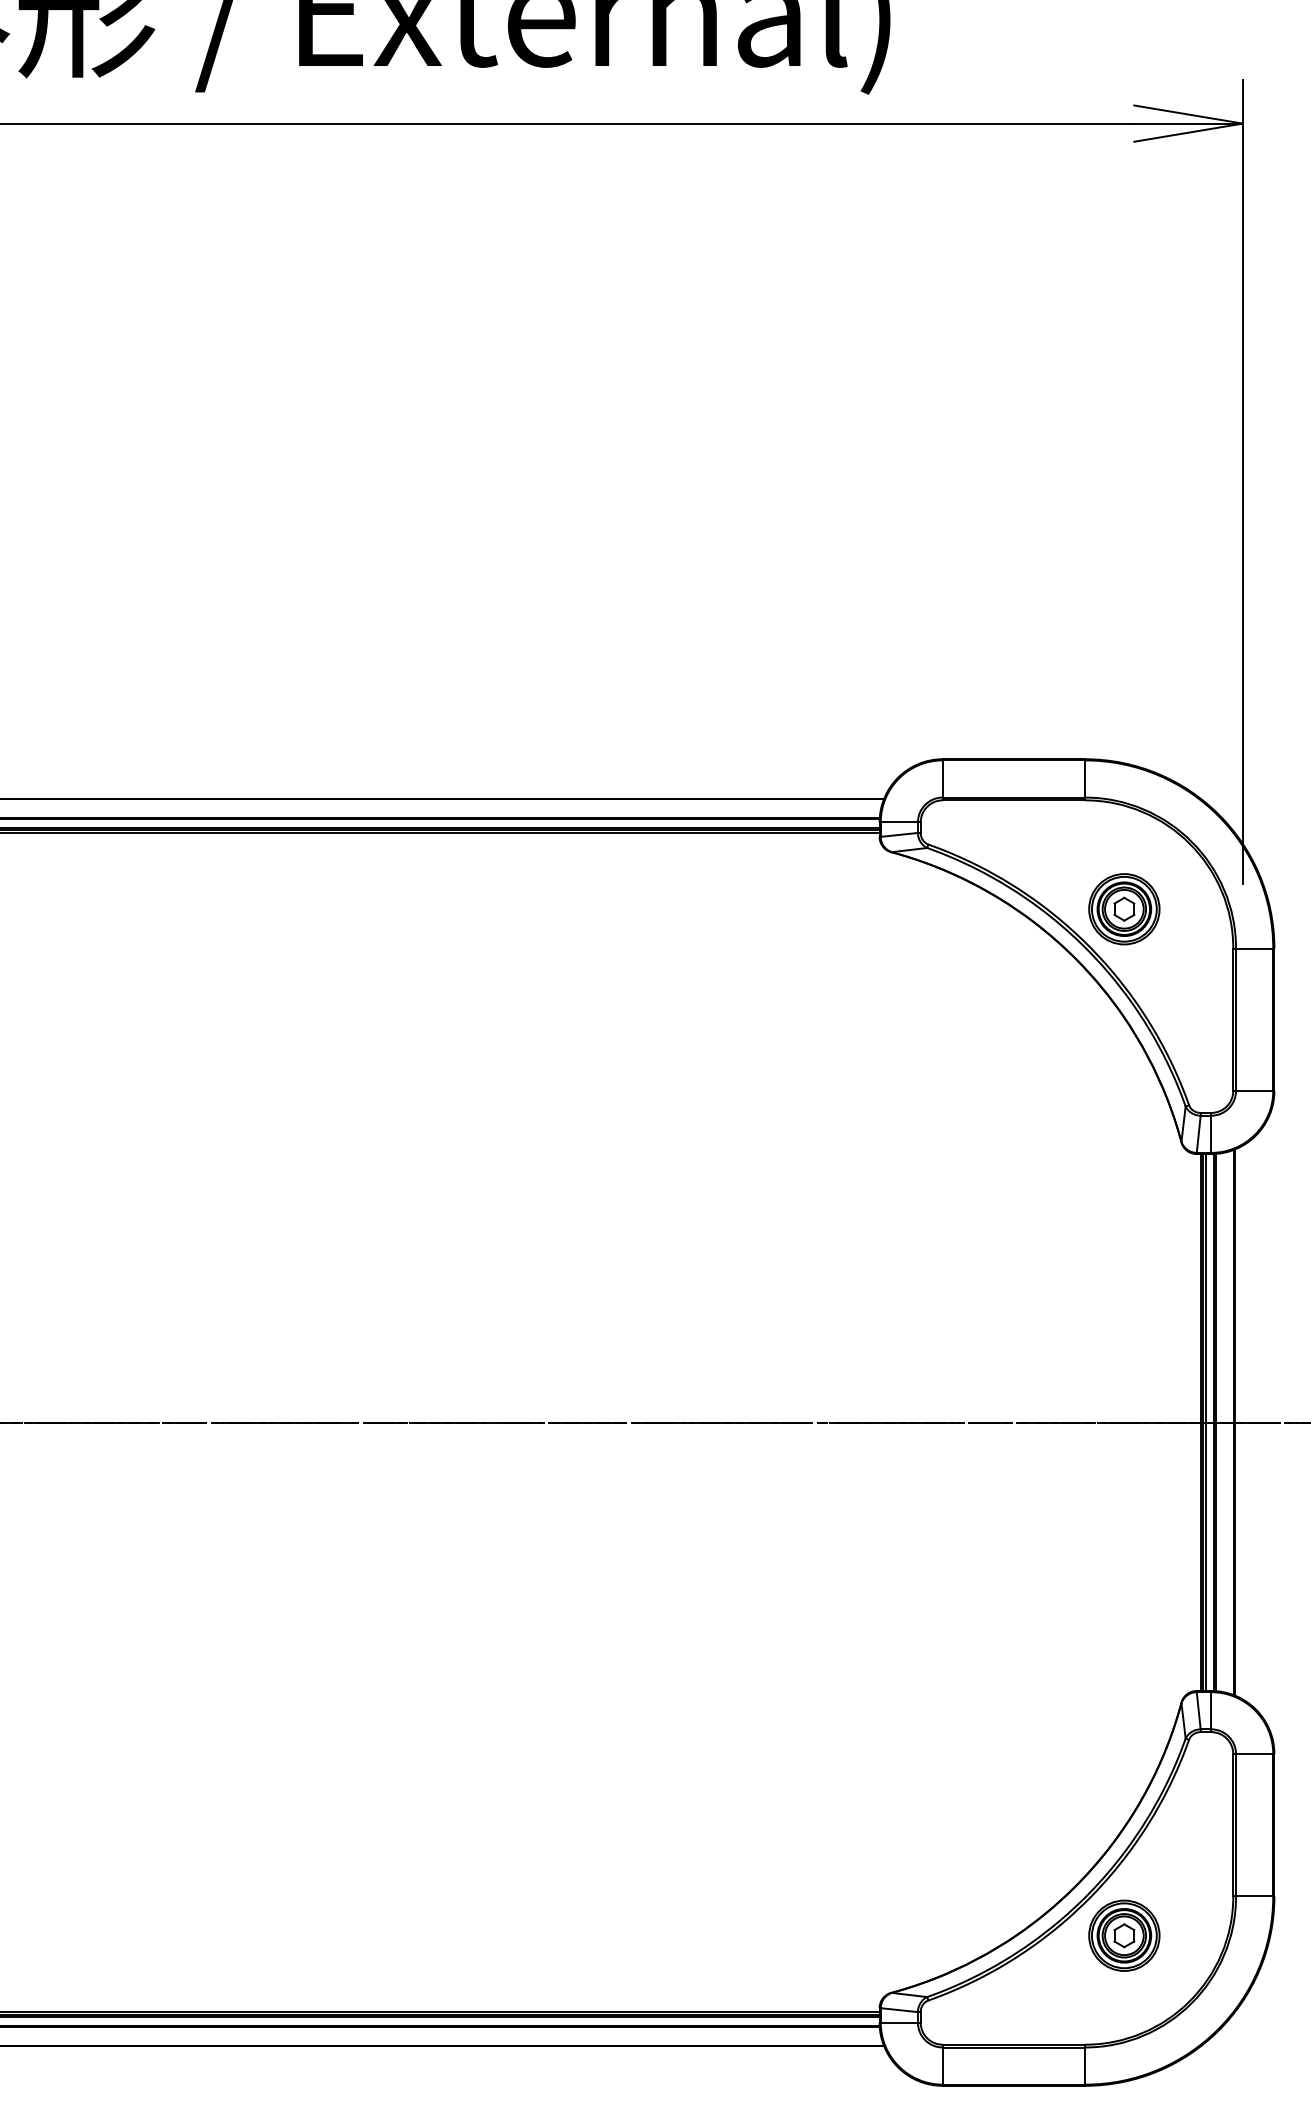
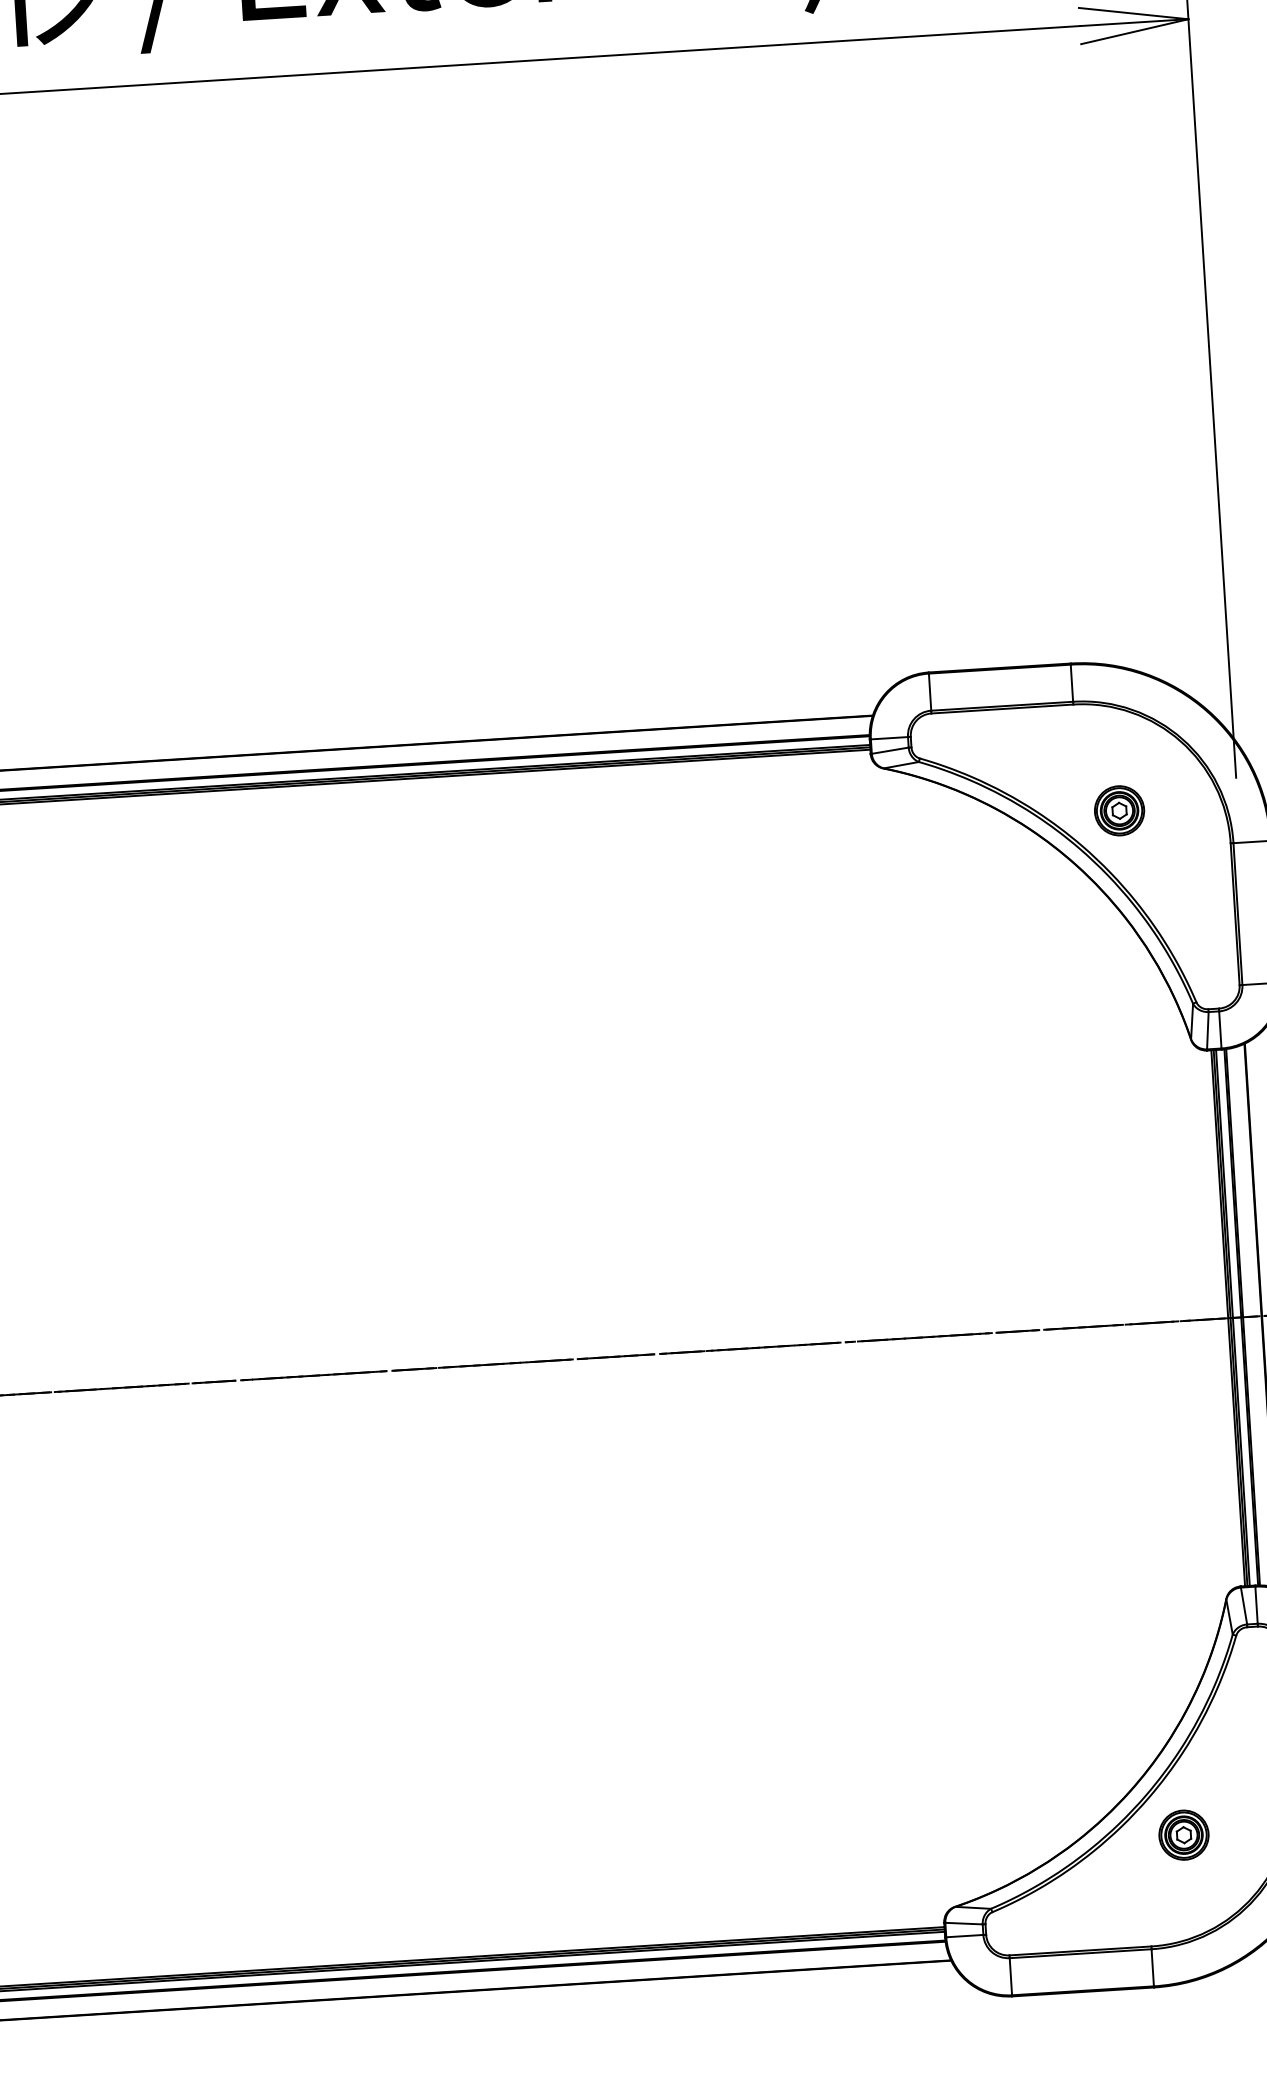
part: (1124, 909) -> (1119, 811), size x0.7
part: (1124, 1935) -> (1184, 1834), size x0.7

